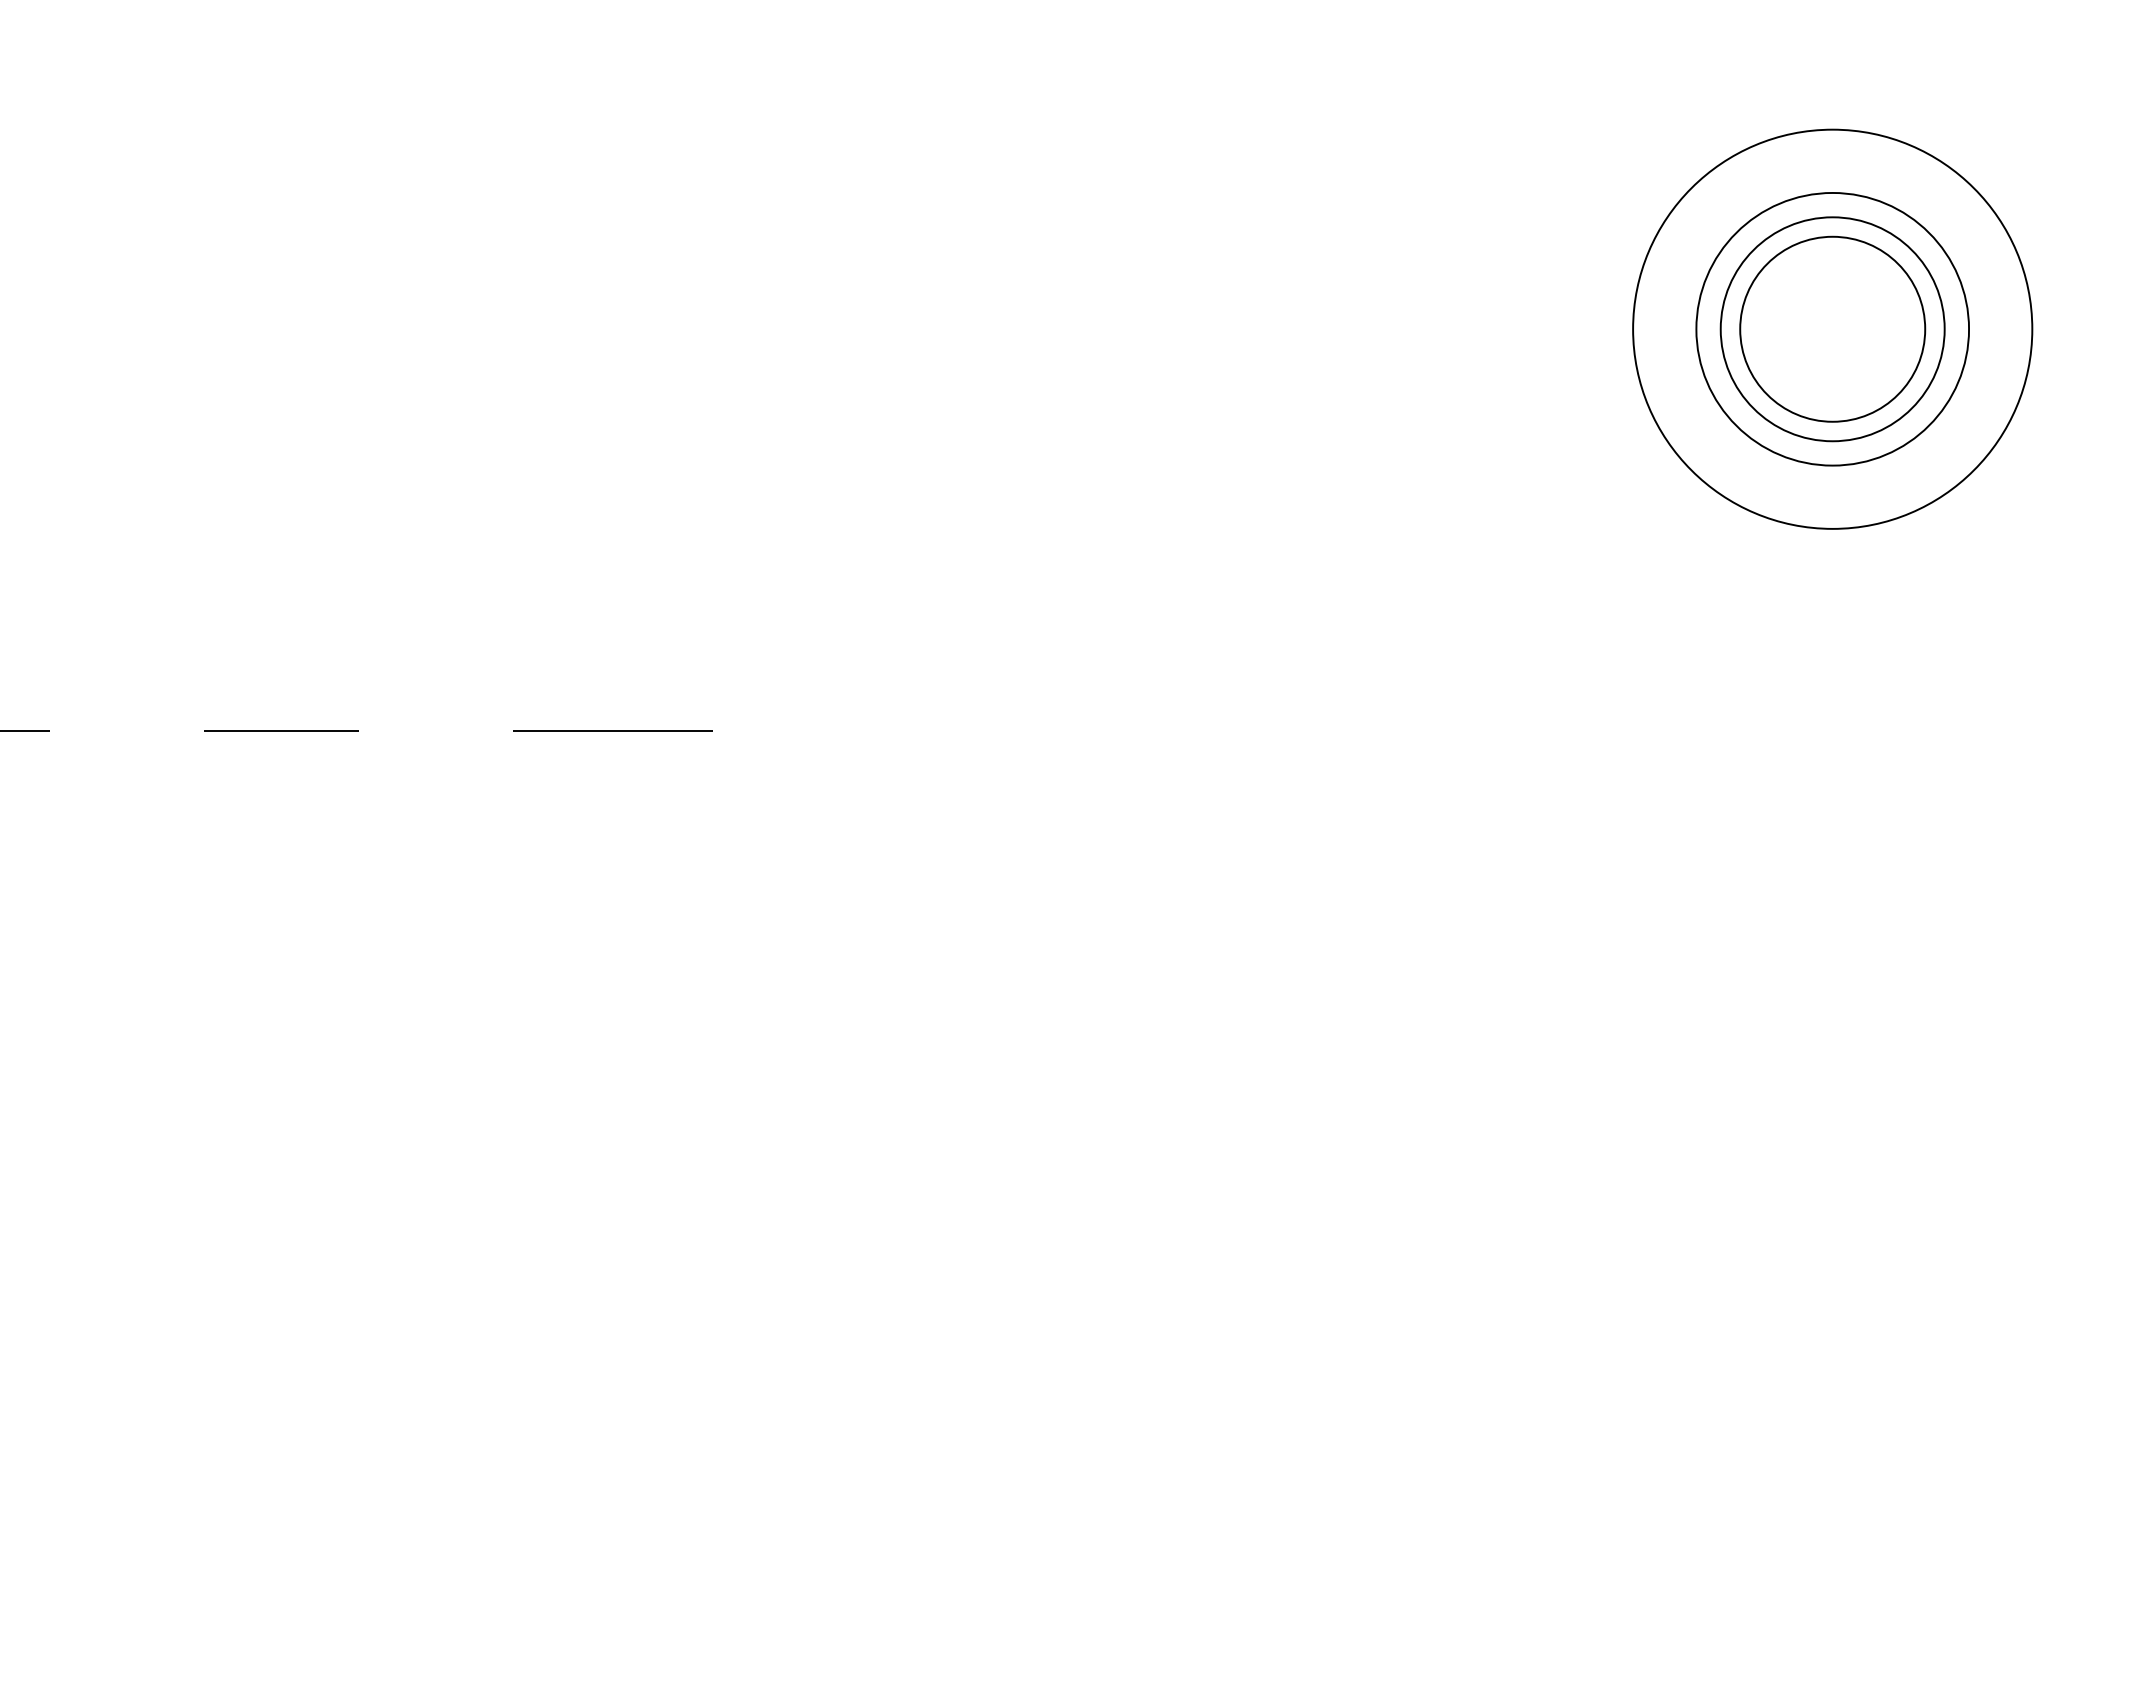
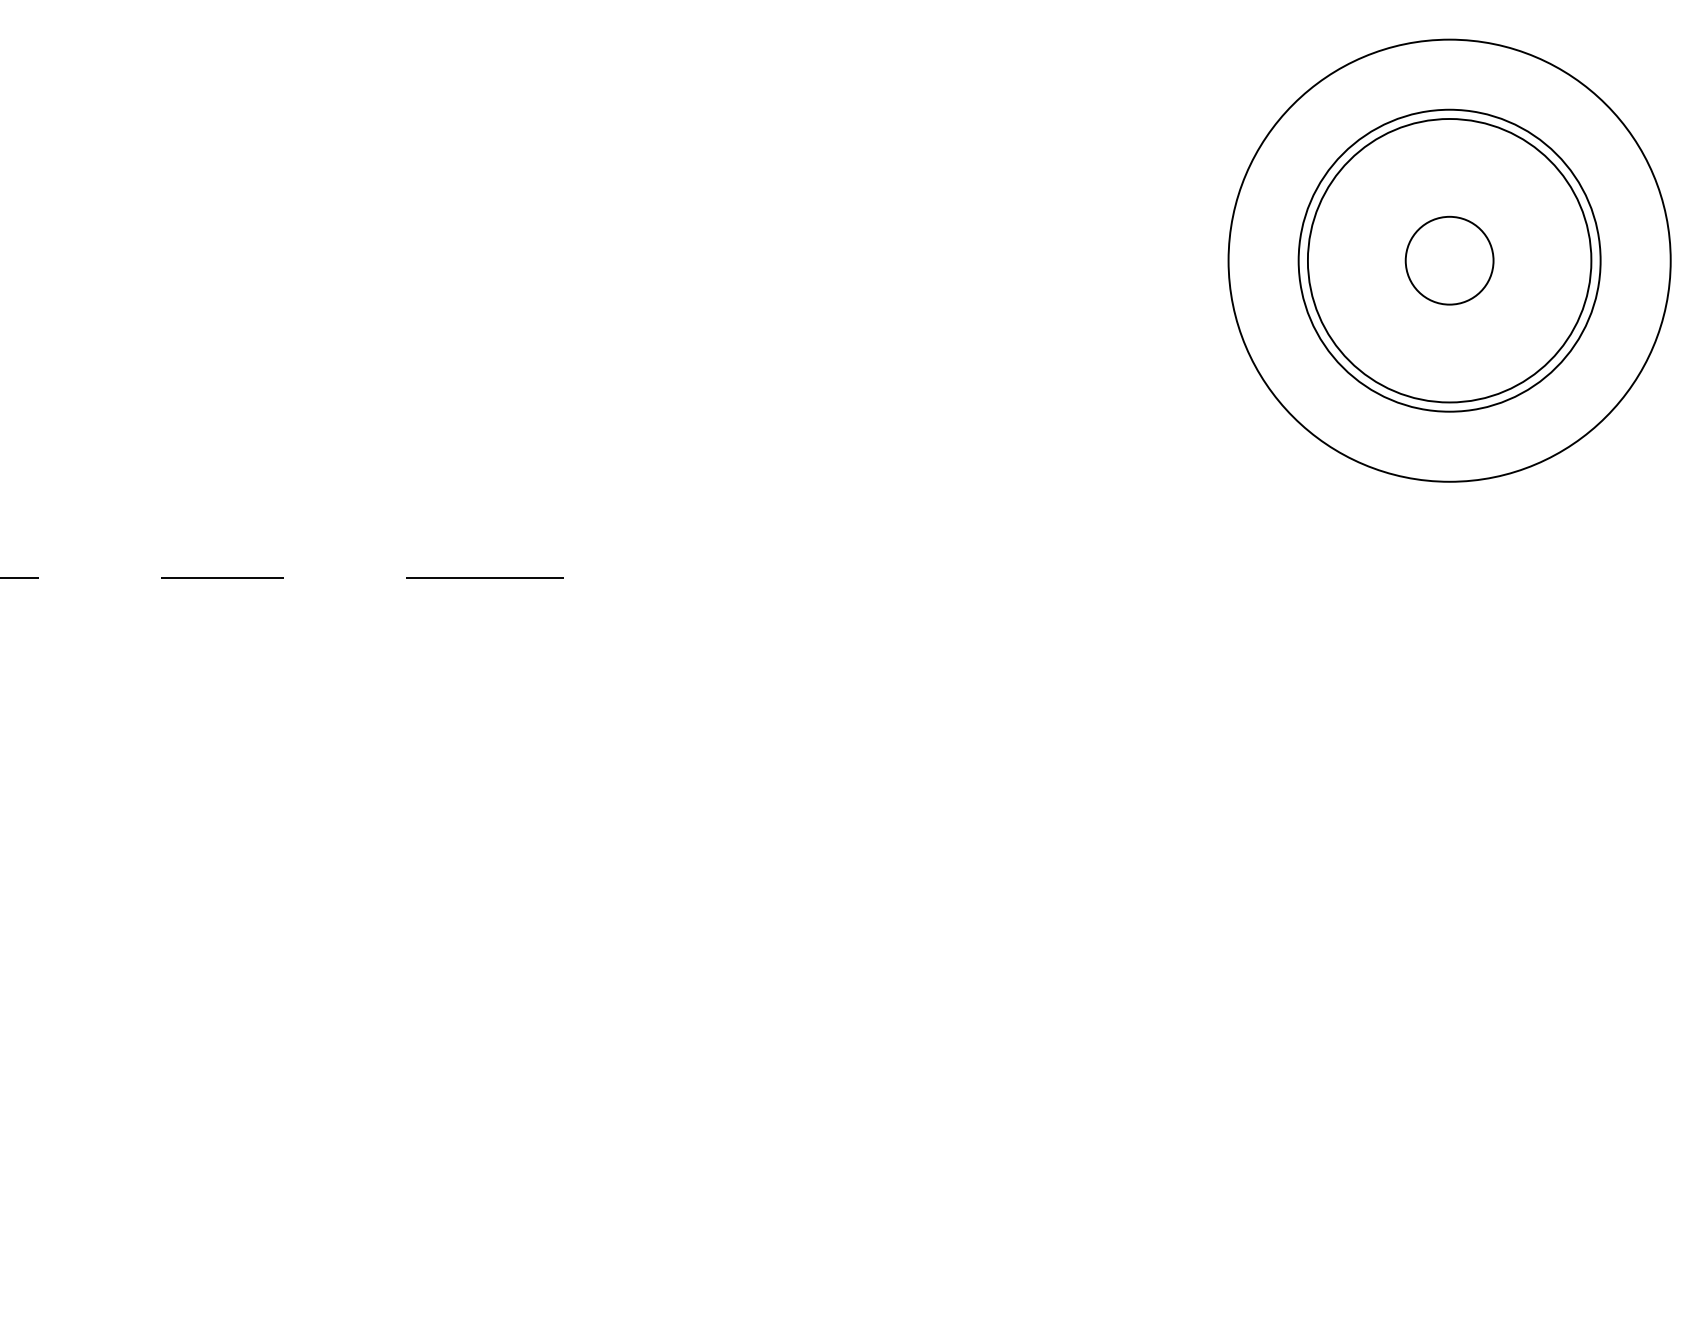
circle: (1832, 328) -> (1449, 260), size x0.6
circle: (1832, 328) -> (1449, 260), size x1.4
circle: (1832, 328) -> (1449, 260), size x1.4
circle: (1832, 329) -> (1449, 260), size x1.6

